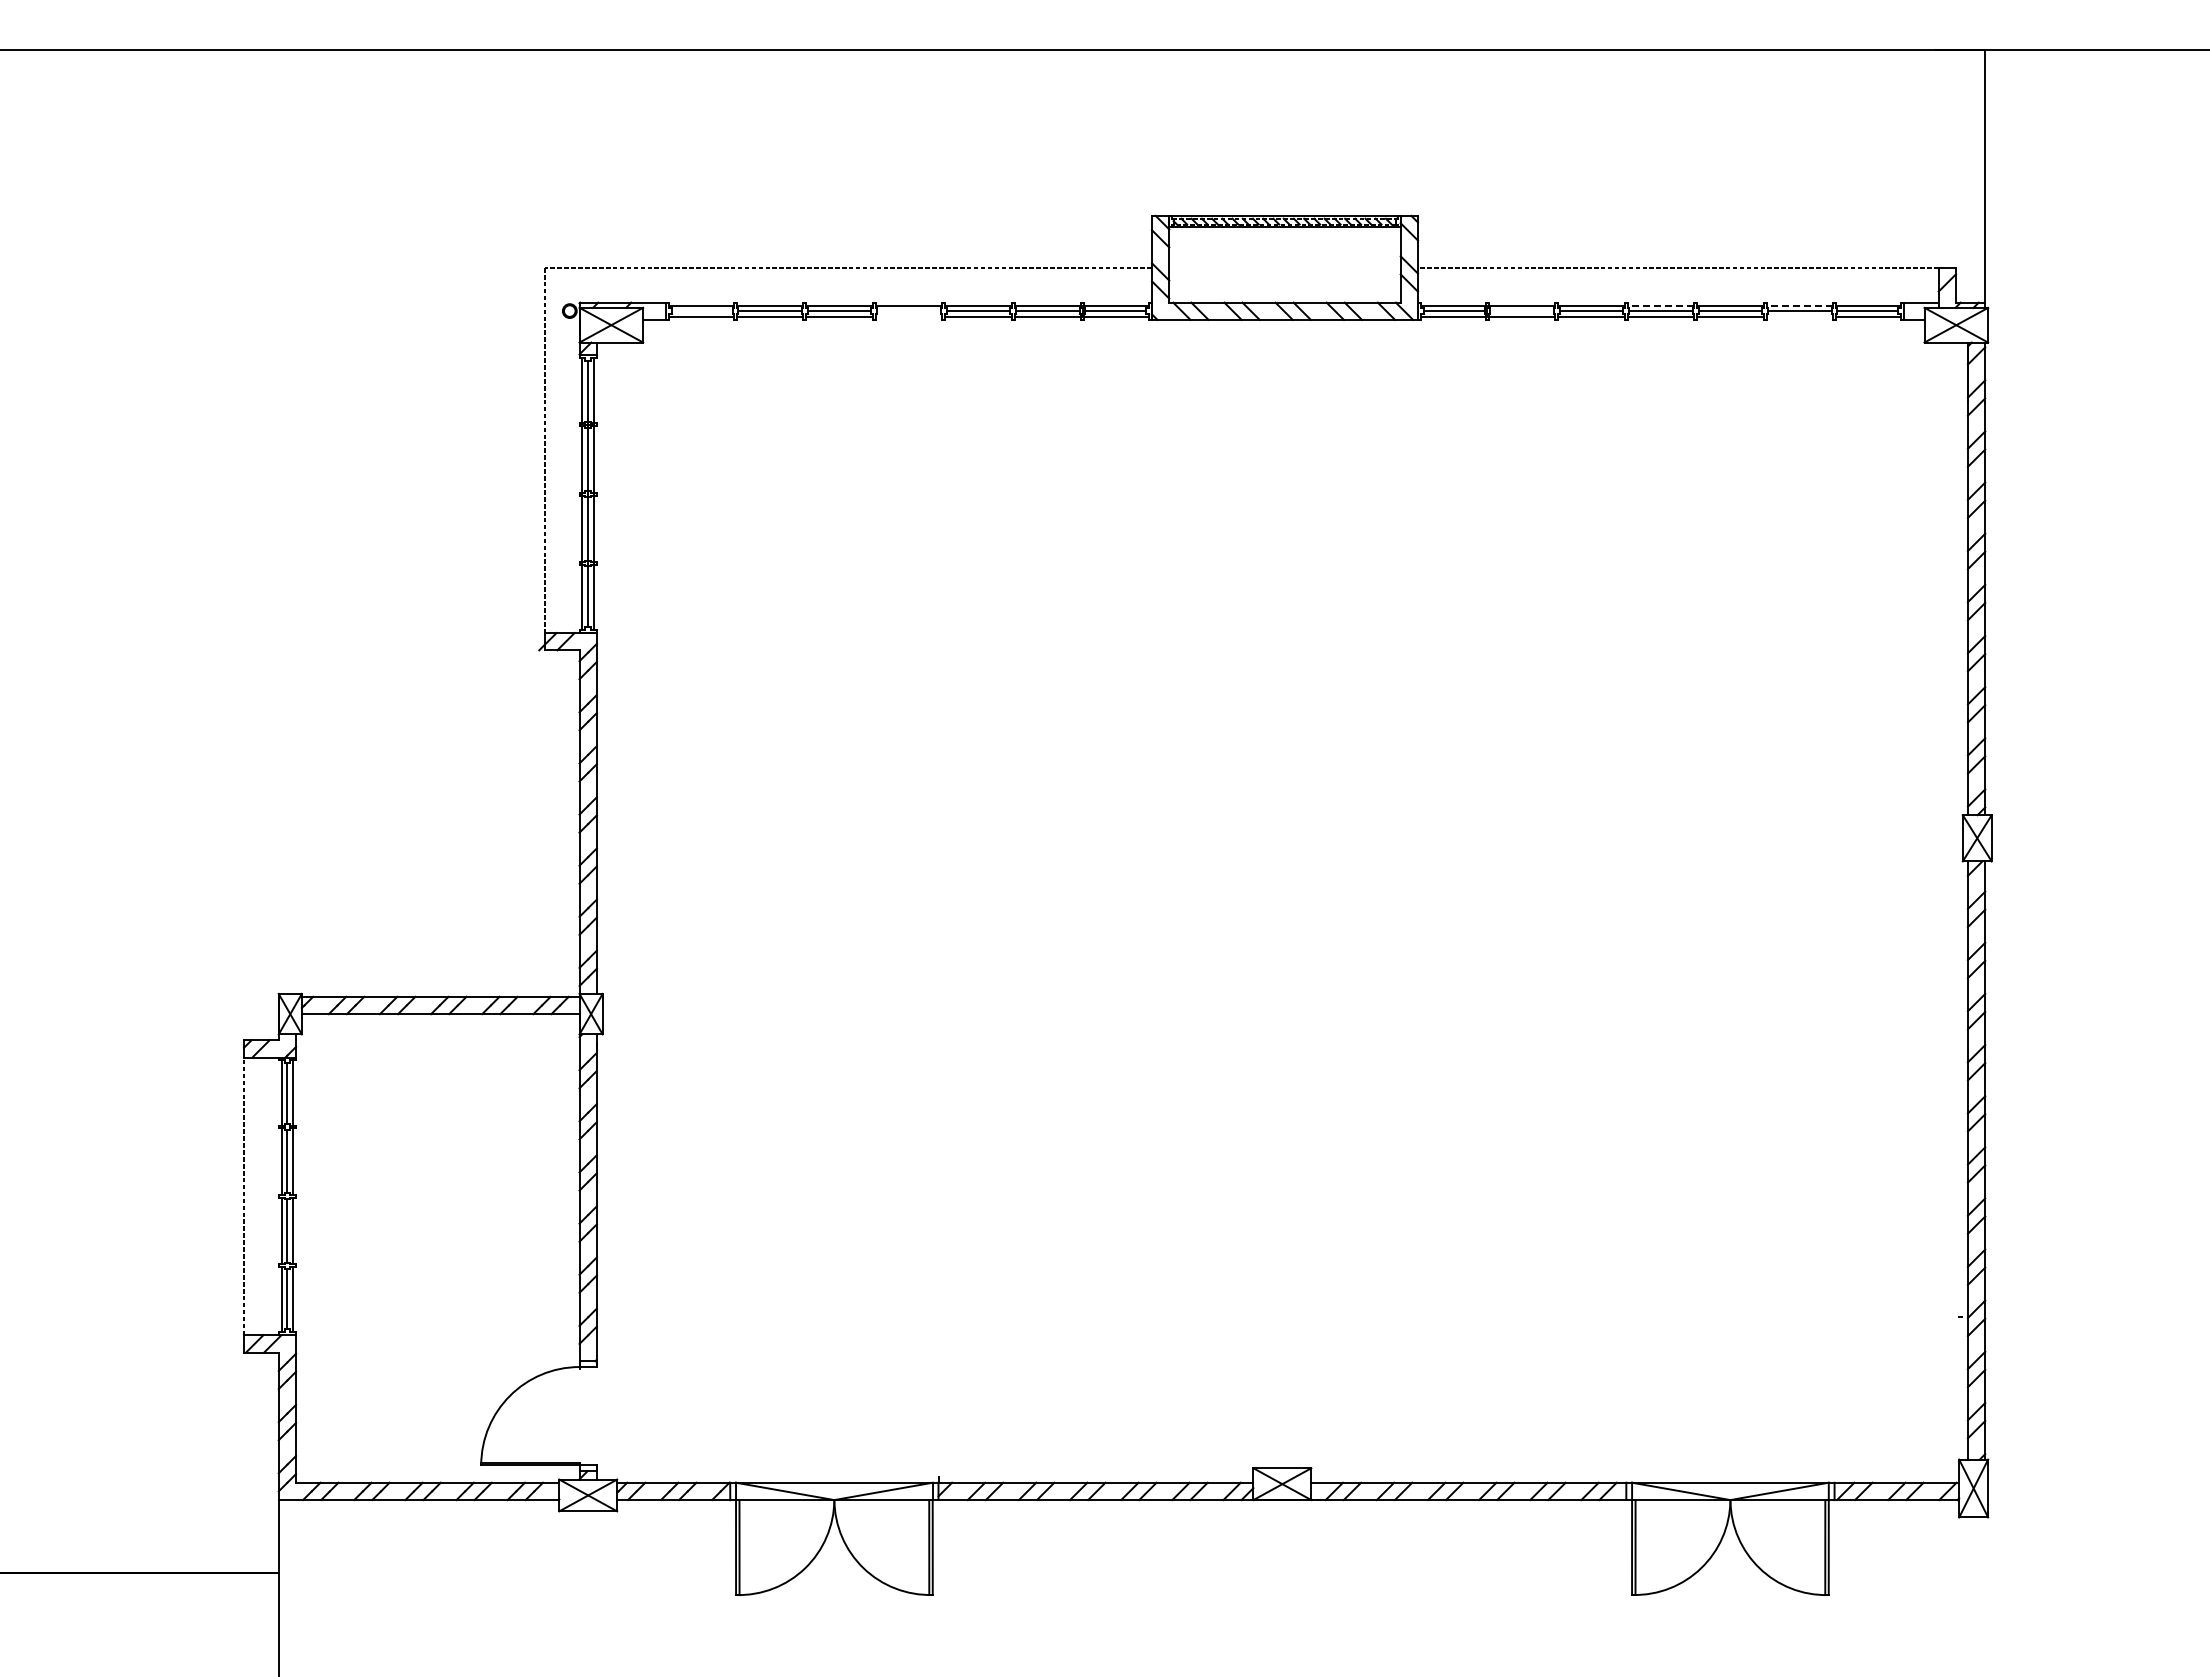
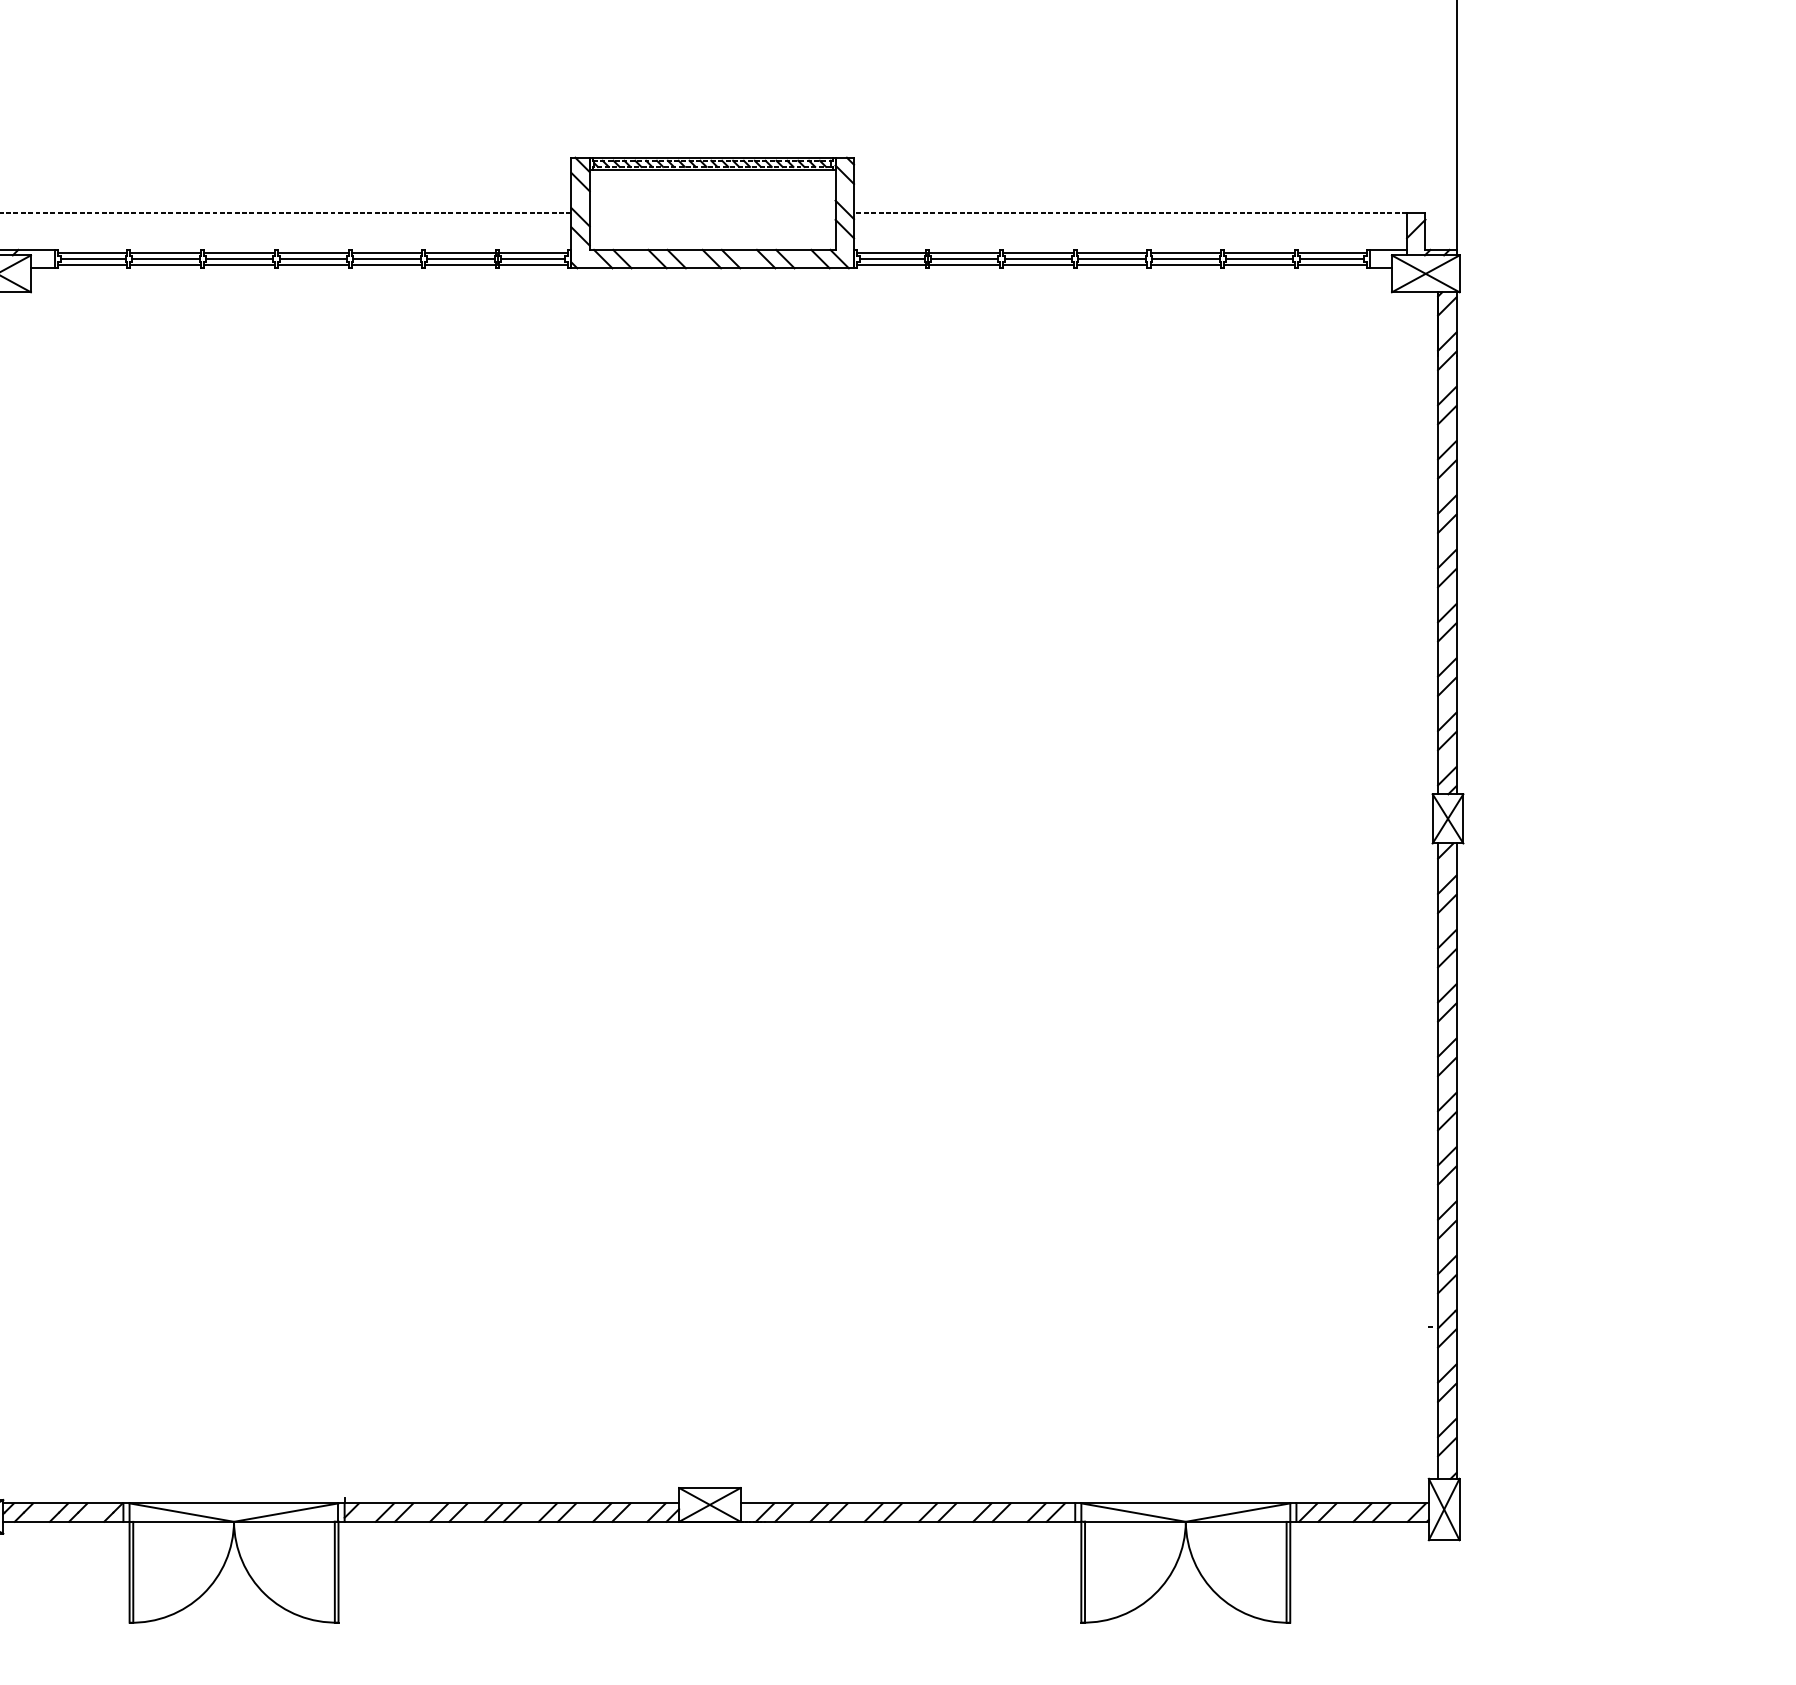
line: (1660, 305) -> (1111, 252), dashed -> solid
line: (1799, 305) -> (1259, 252), dashed -> solid
line: (701, 311) -> (92, 259), added
line: (908, 311) -> (312, 259), added
line: (1522, 311) -> (964, 259), added
line: (908, 317) -> (312, 265), added
line: (1799, 317) -> (1259, 265), added

